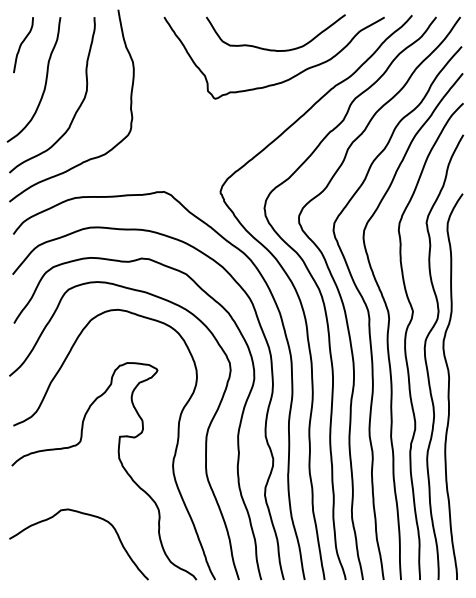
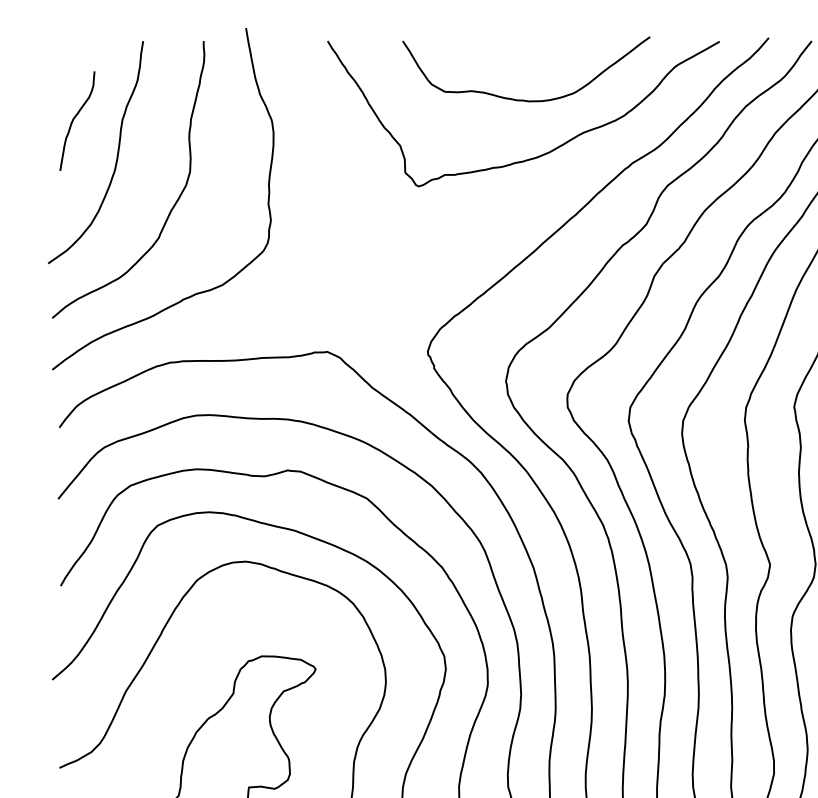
curve: (22, 44) -> (75, 120), moved

